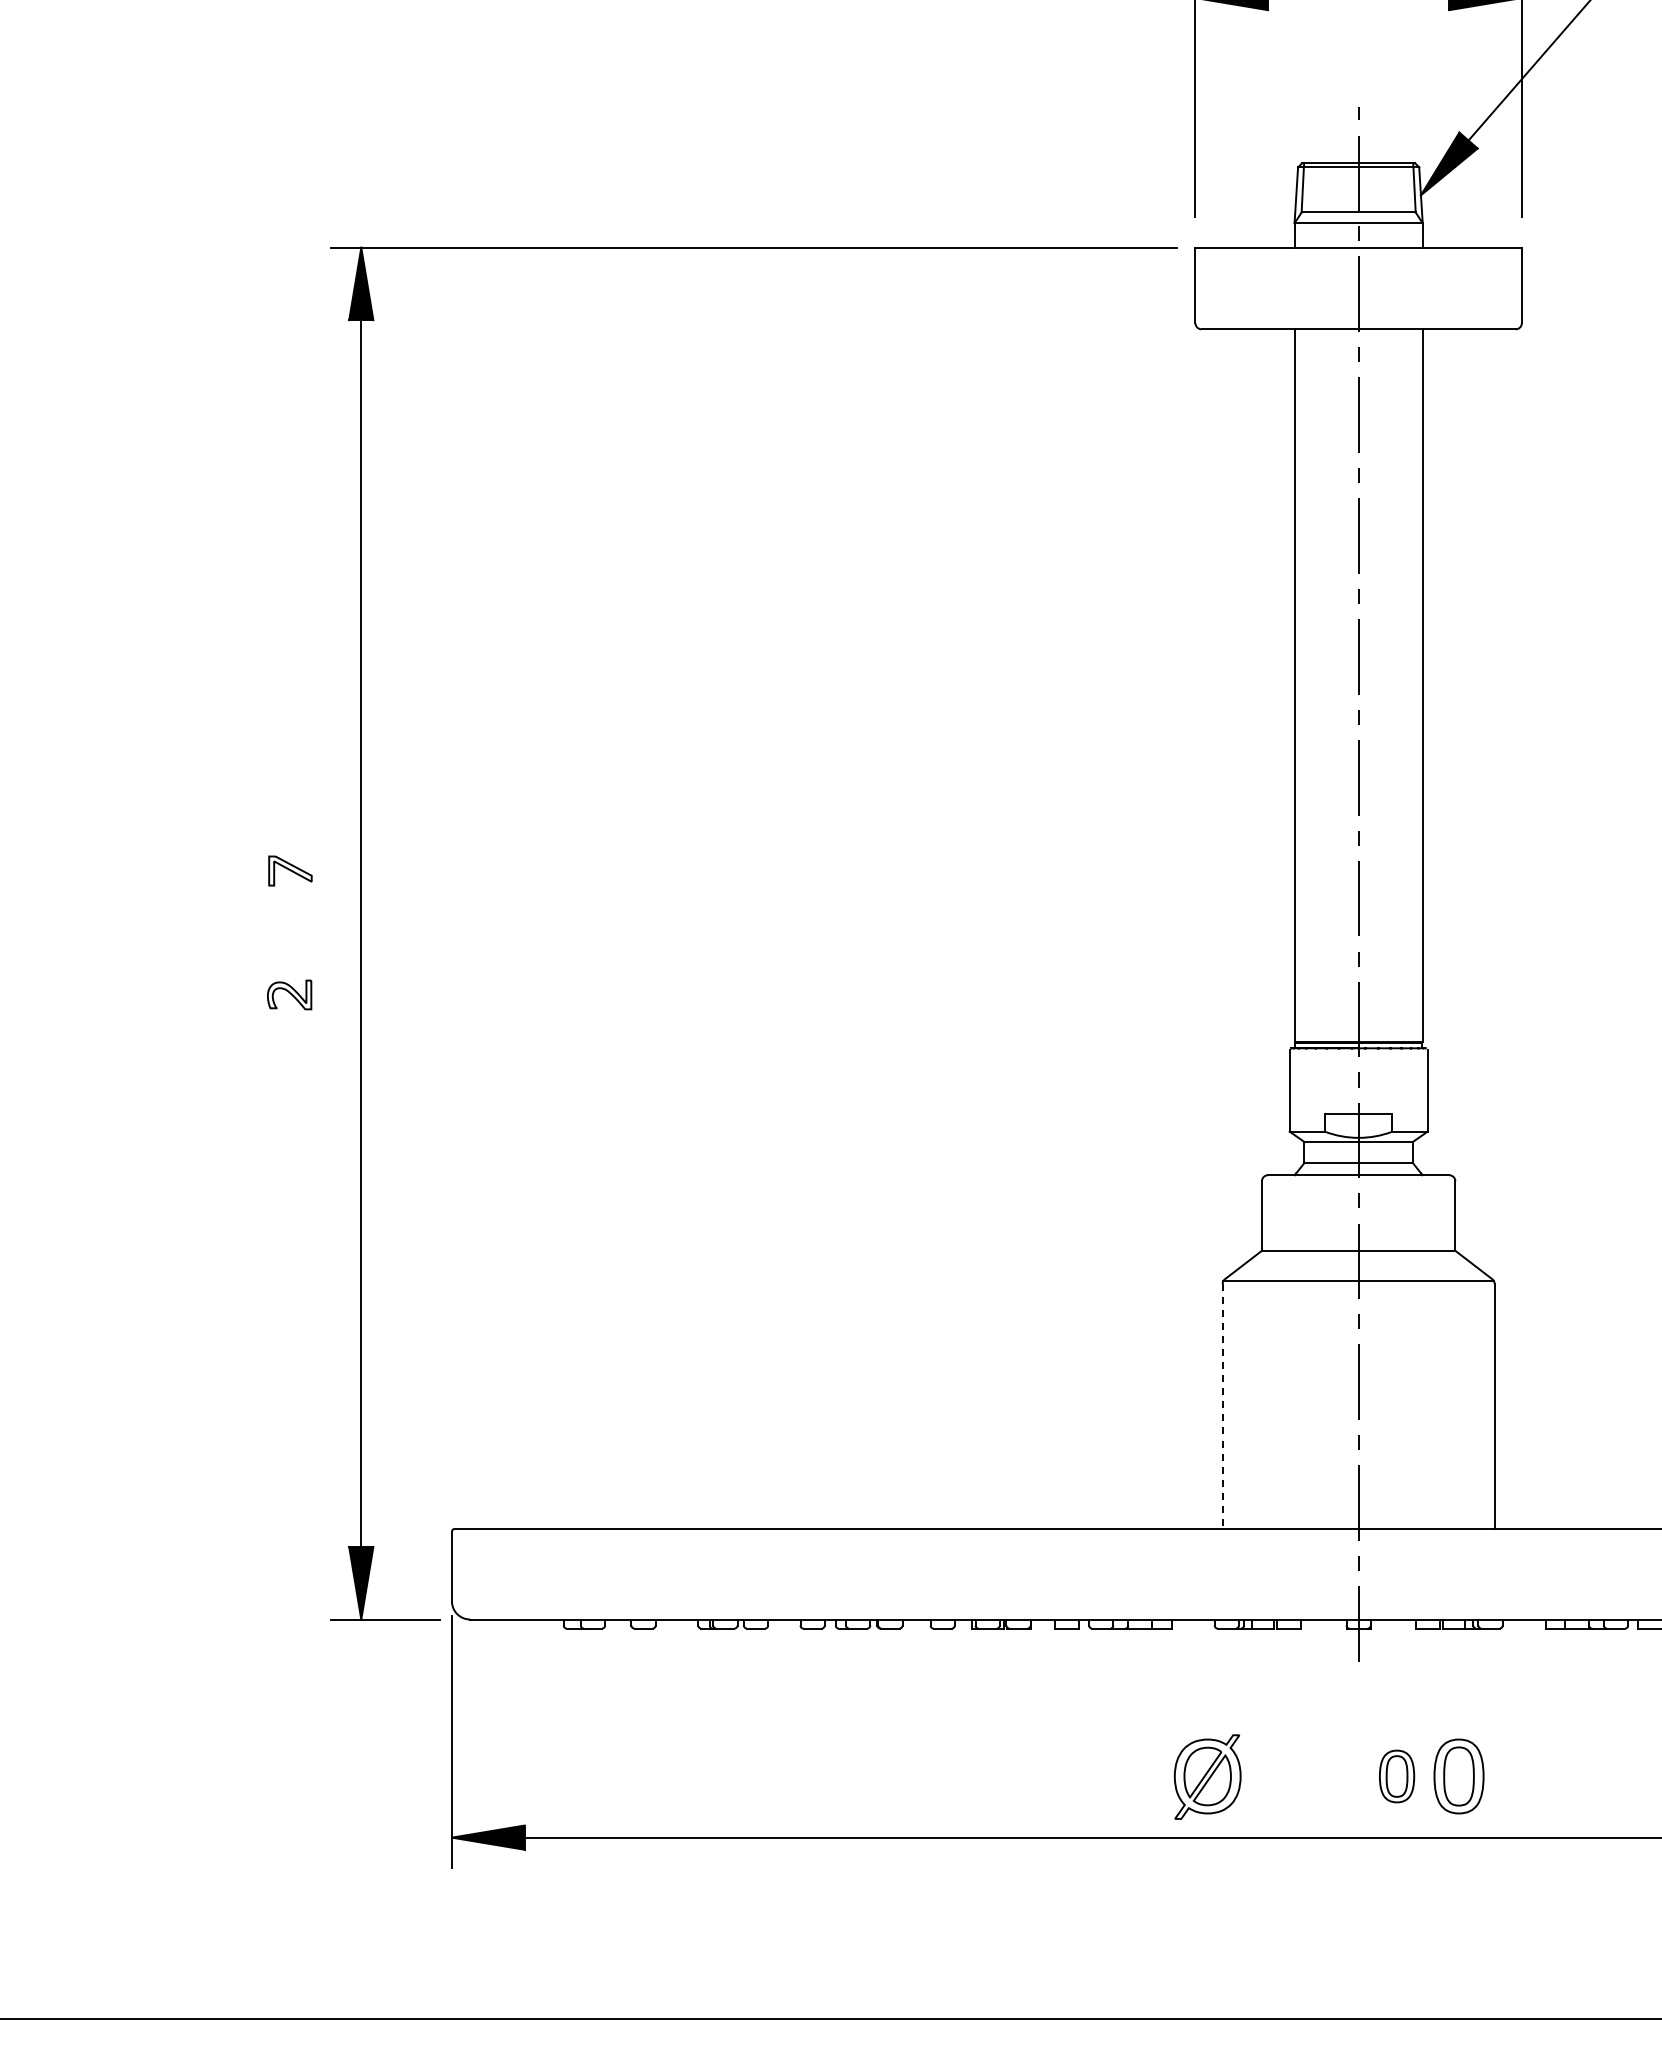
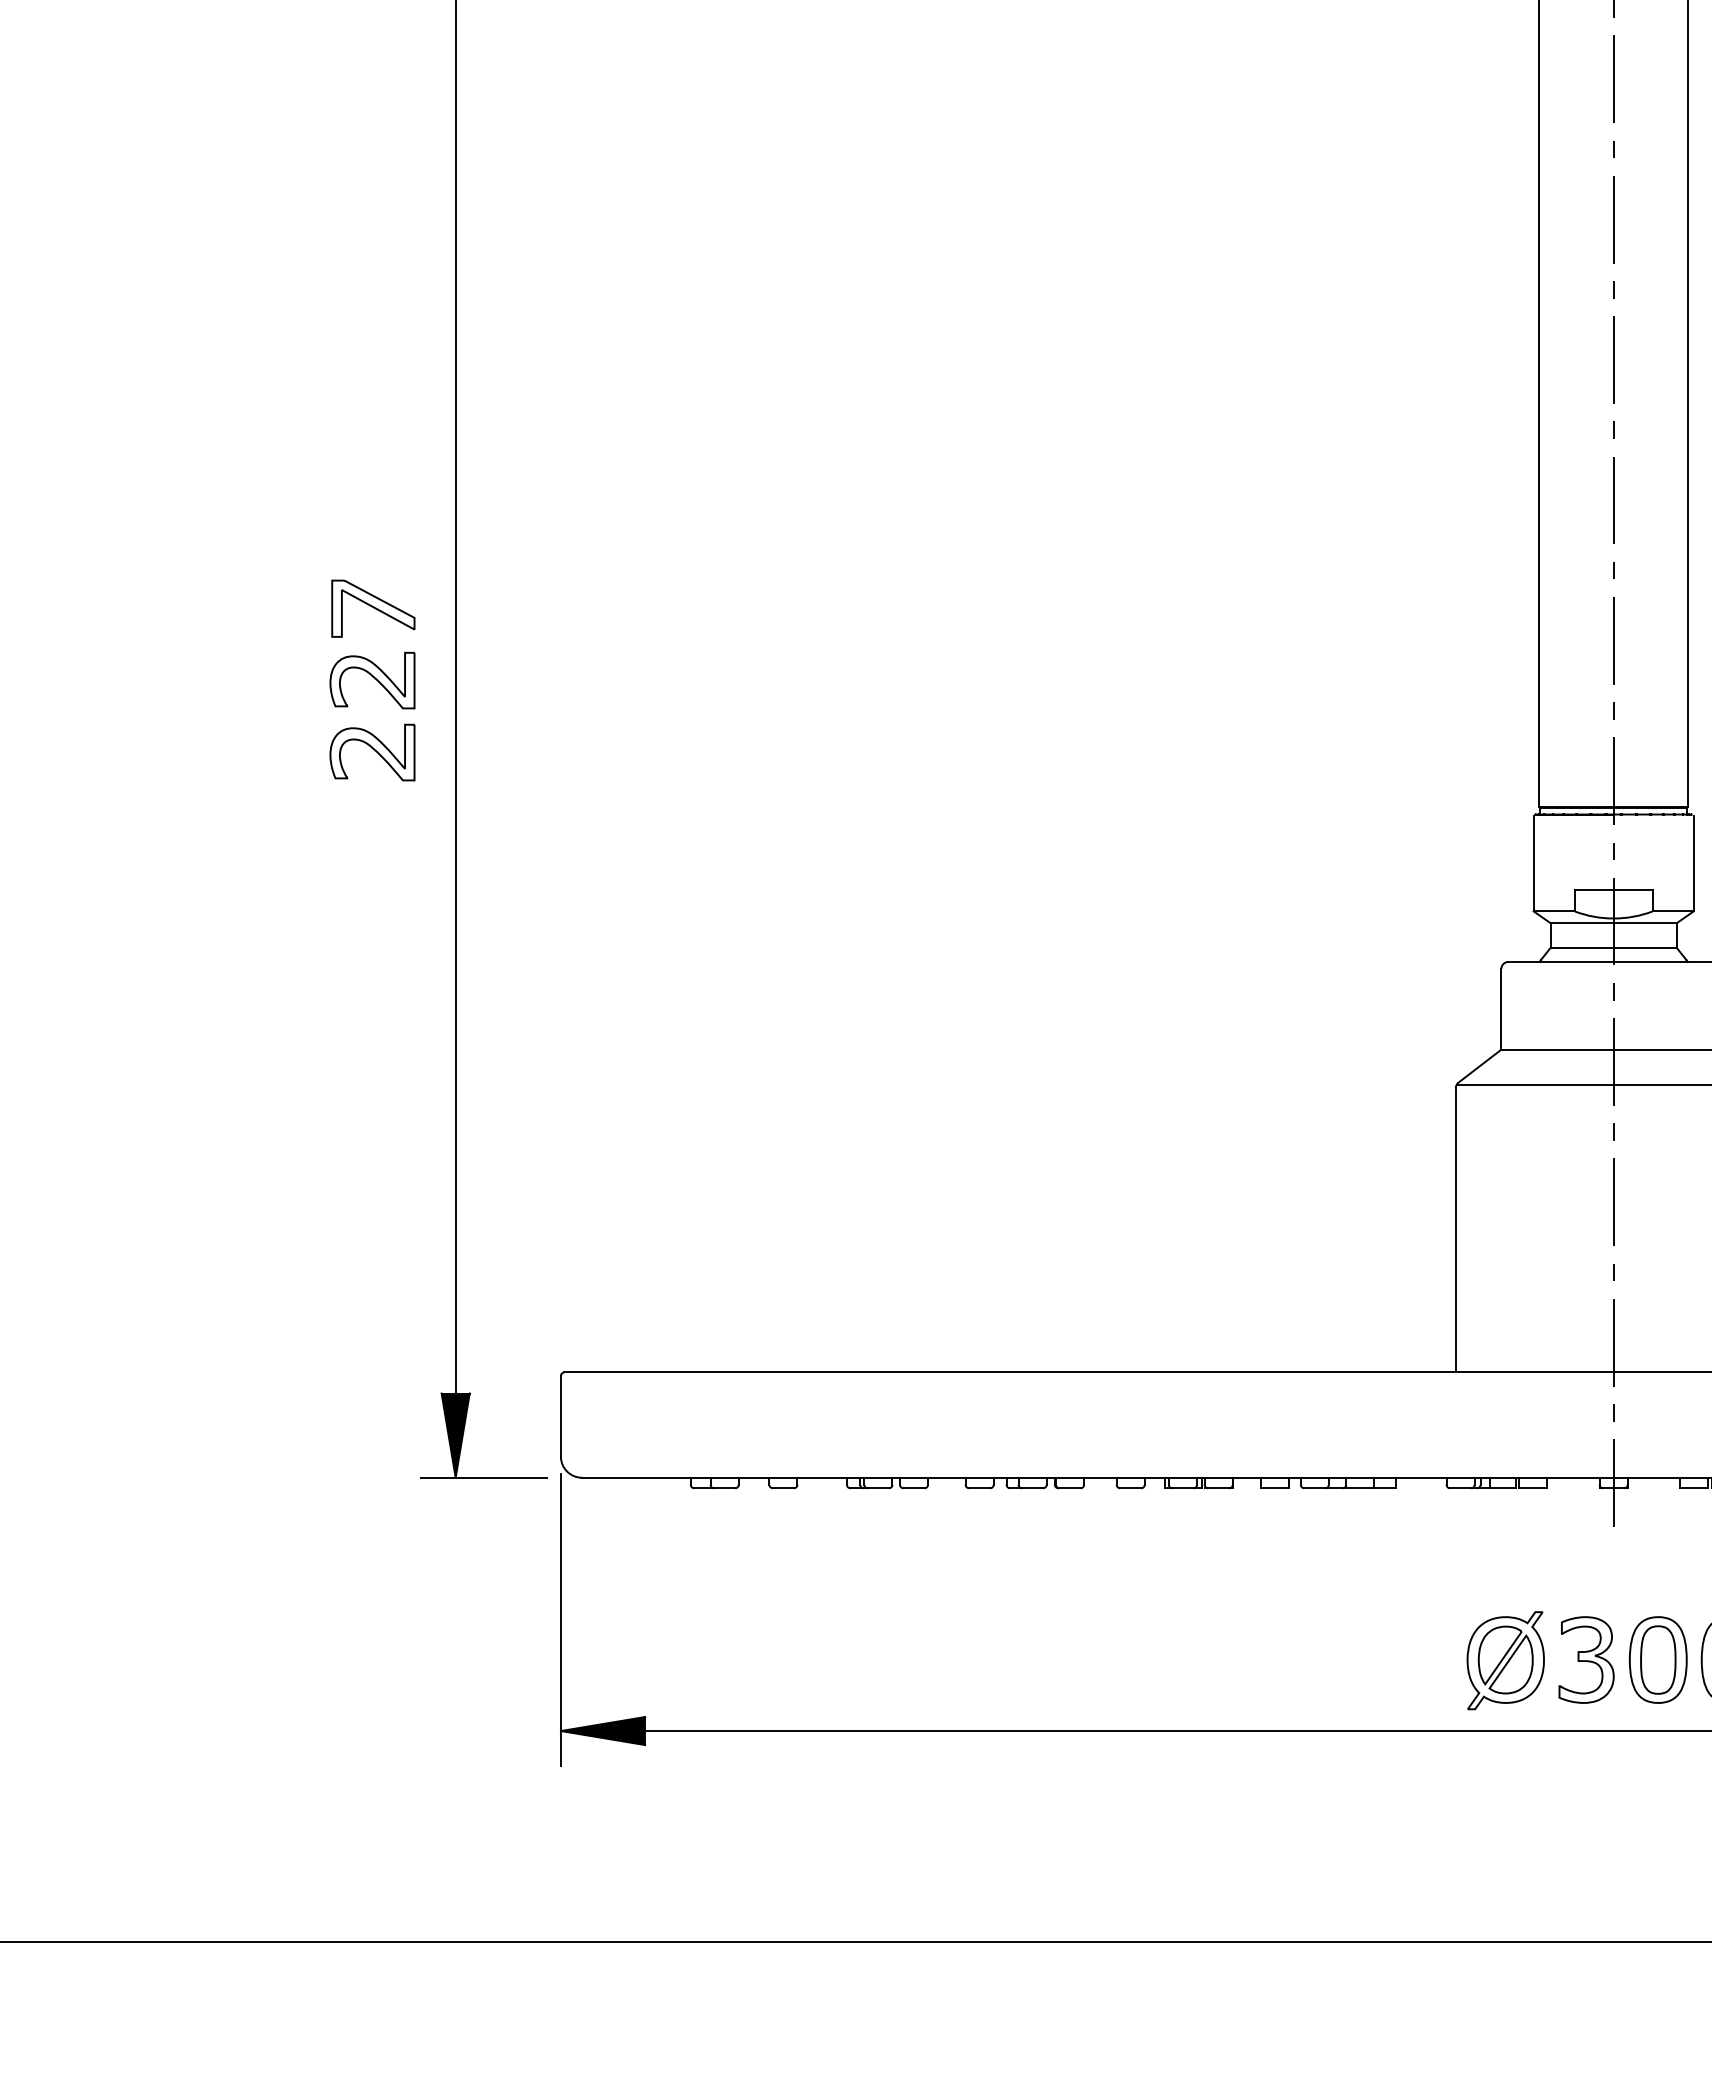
part: (290, 870) -> (373, 608), size x1.67
part: (289, 932) -> (372, 680), added
part: (289, 994) -> (372, 752), size x1.67
line: (1222, 1406) -> (1455, 1230), dashed -> solid
part: (1207, 1776) -> (1505, 1660), moved
part: (1335, 1776) -> (1586, 1660), added
part: (1396, 1776) -> (1657, 1660), size x1.43

